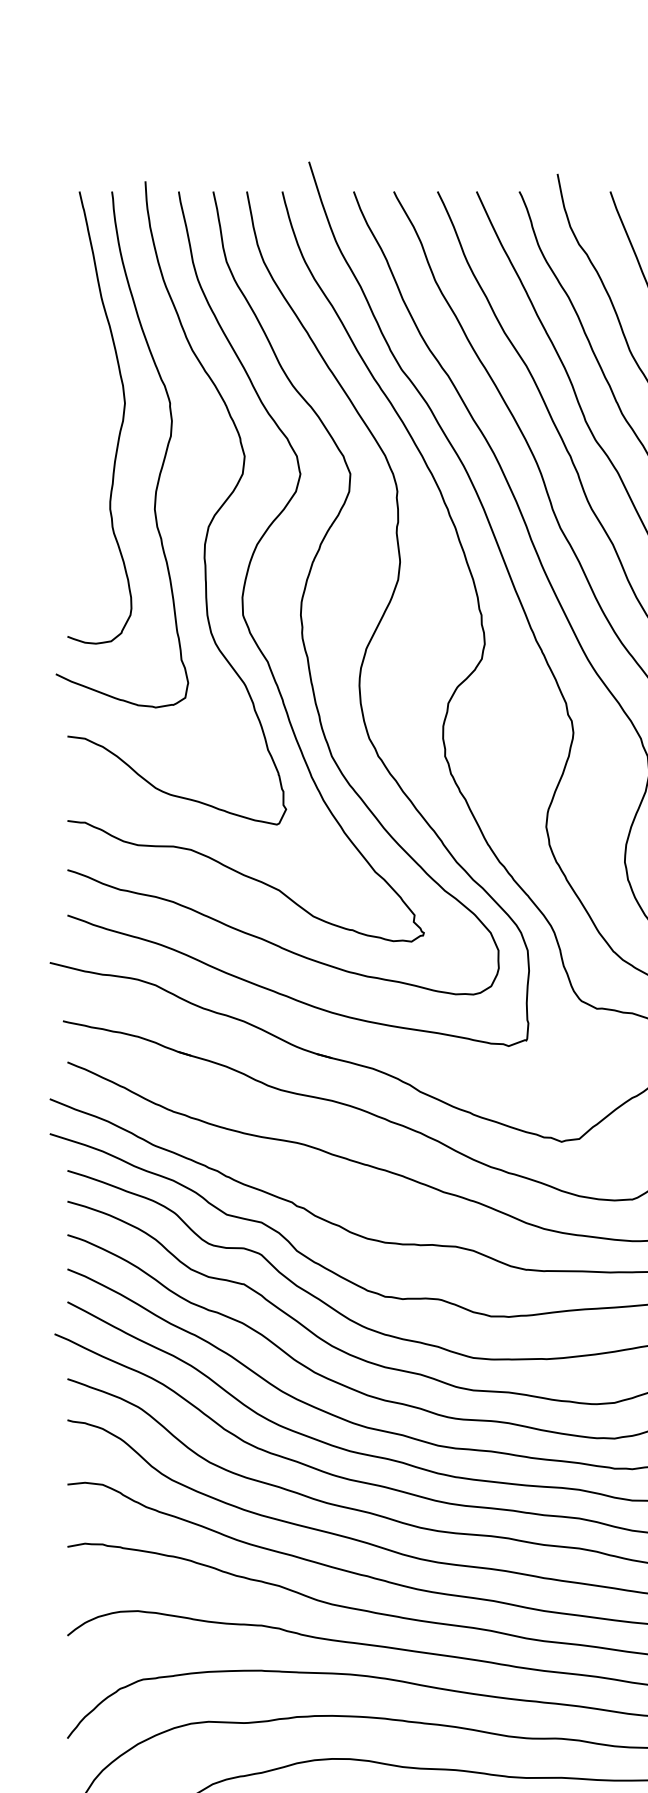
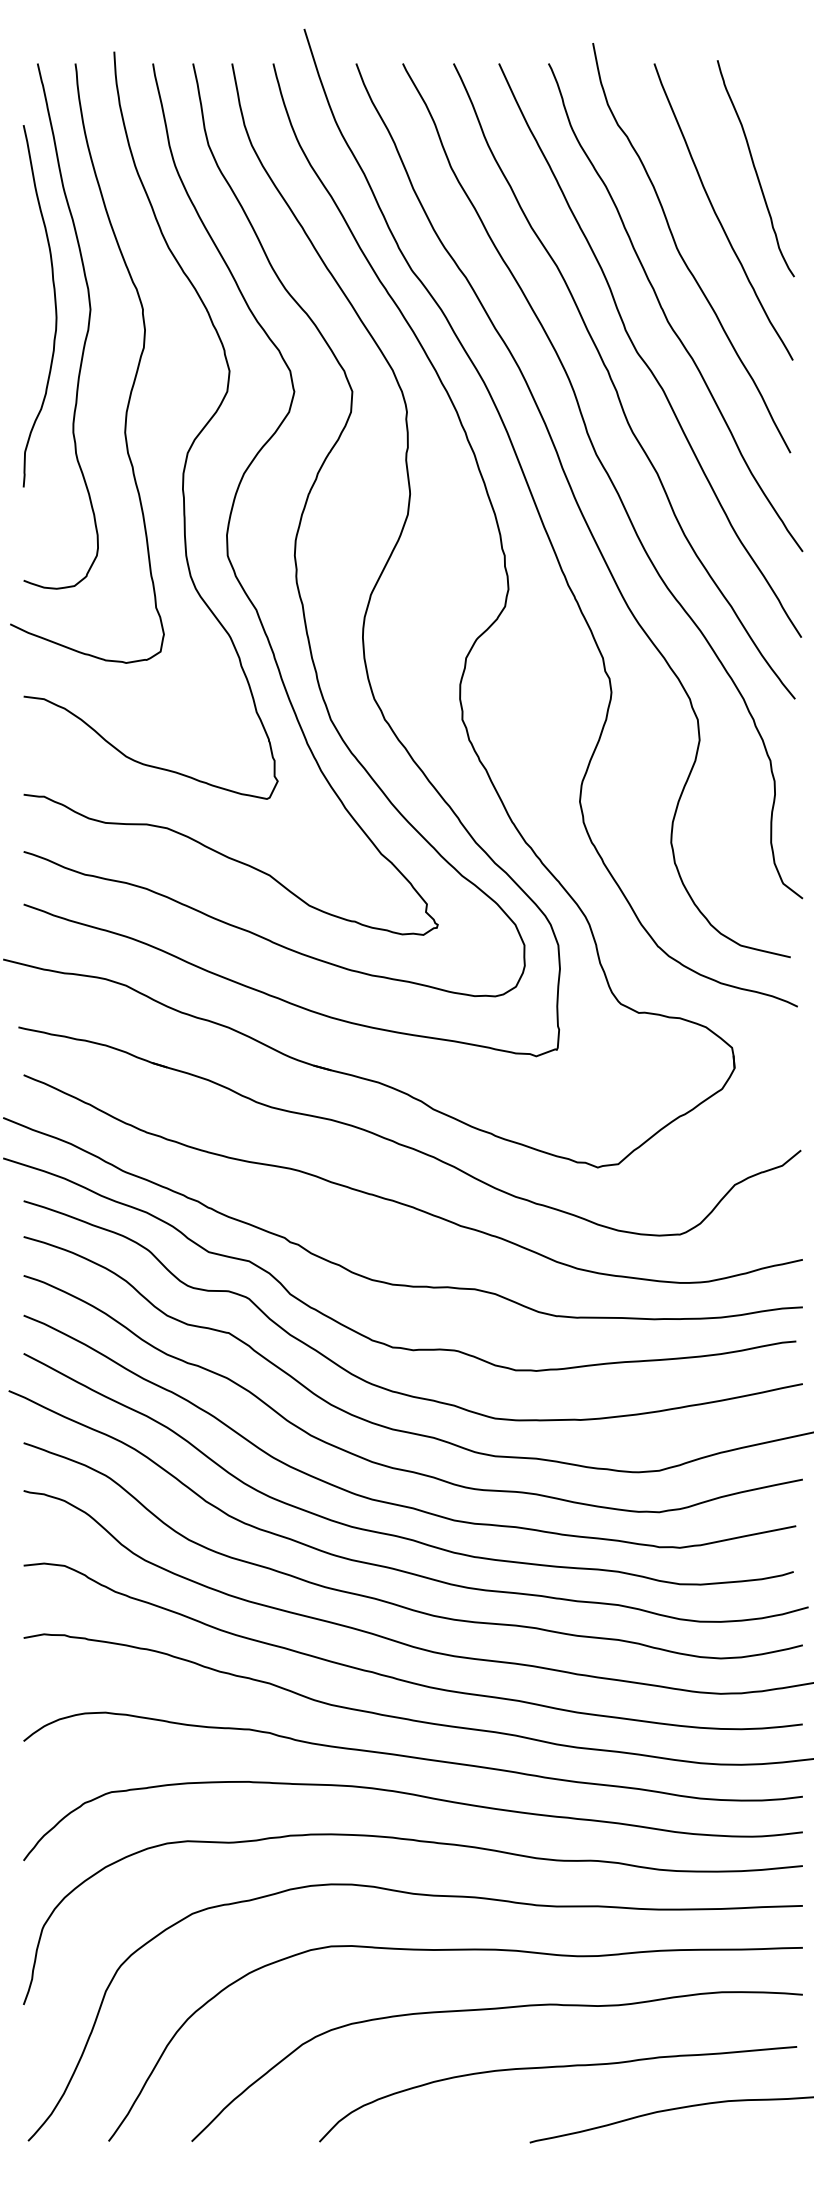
curve: (93, 399) -> (54, 305), added

